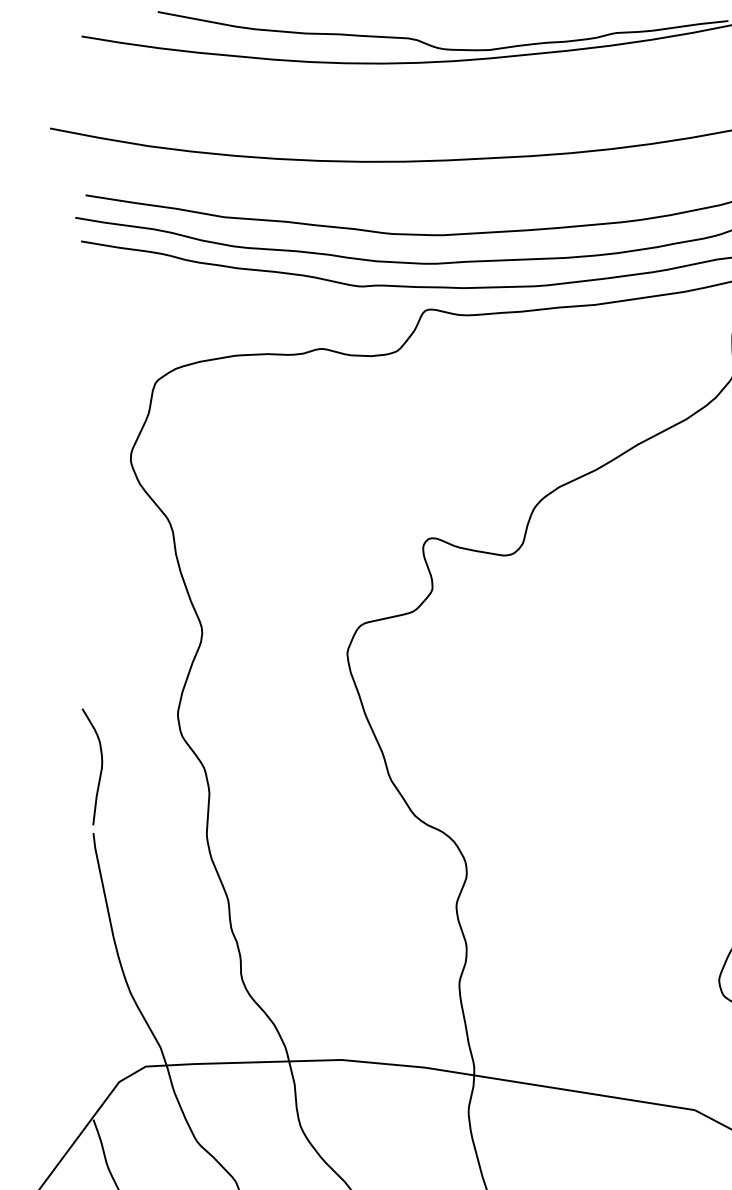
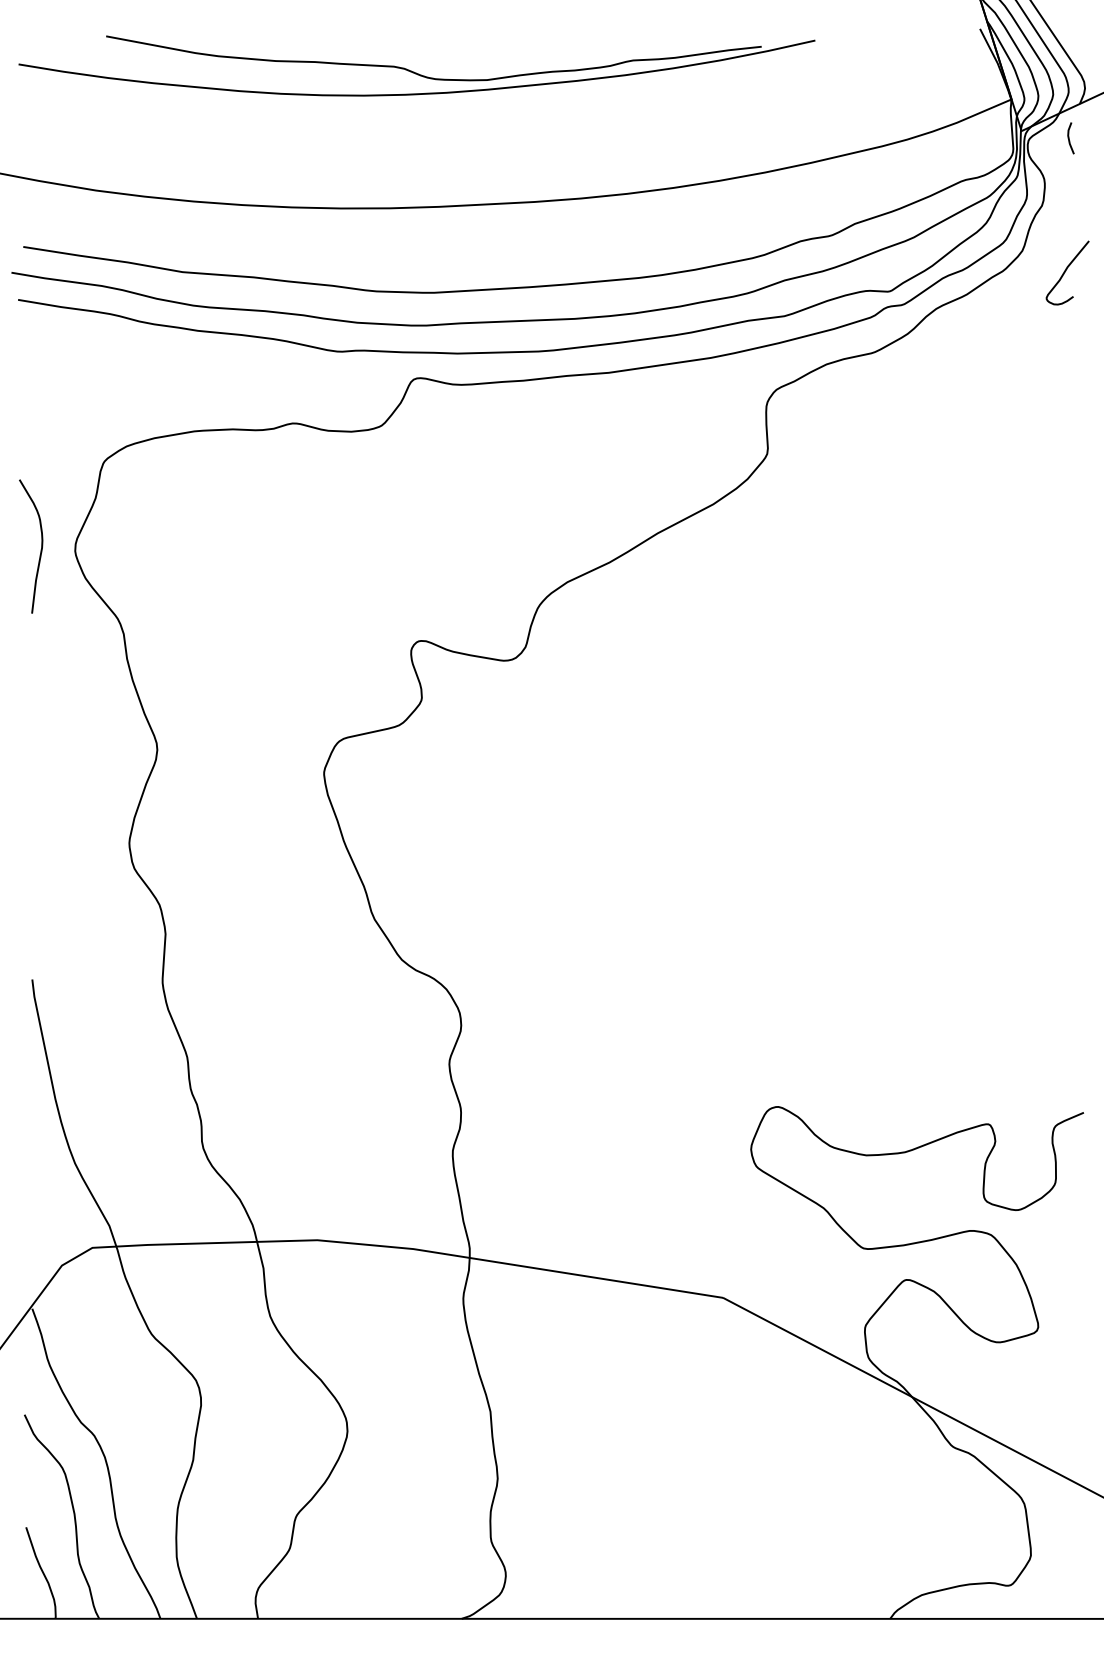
curve: (100, 769) -> (40, 549), moved

